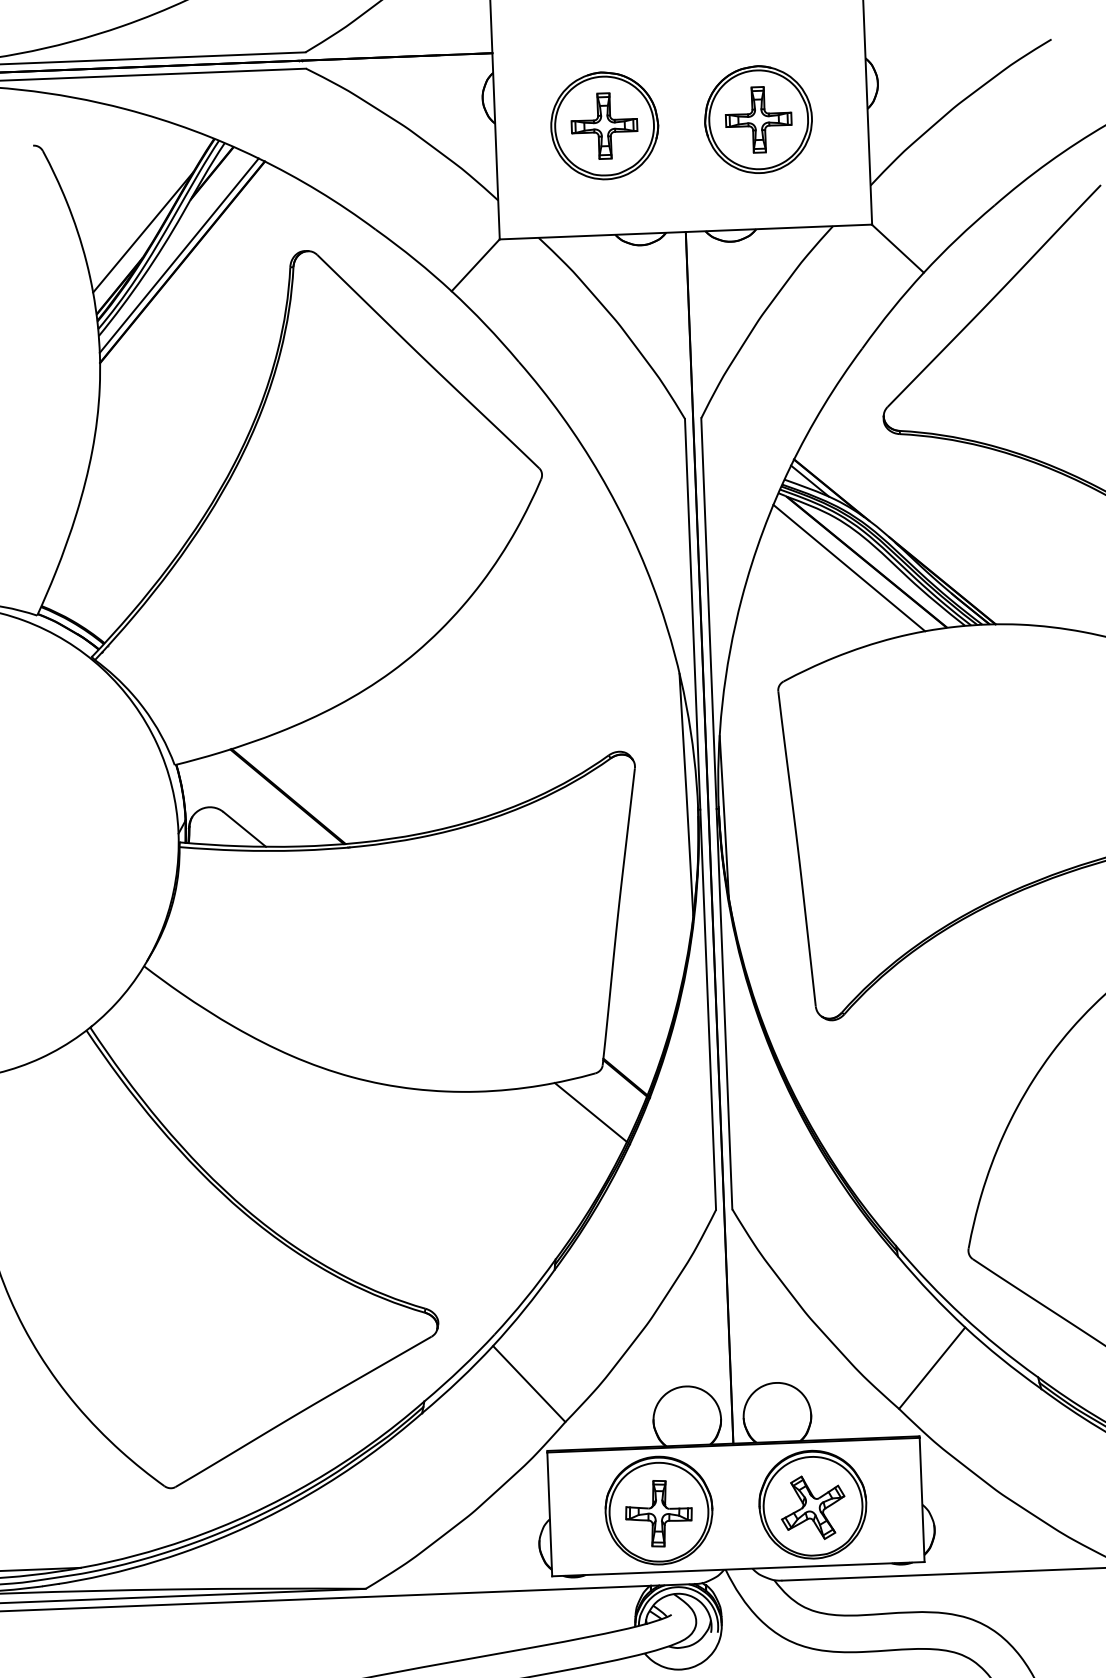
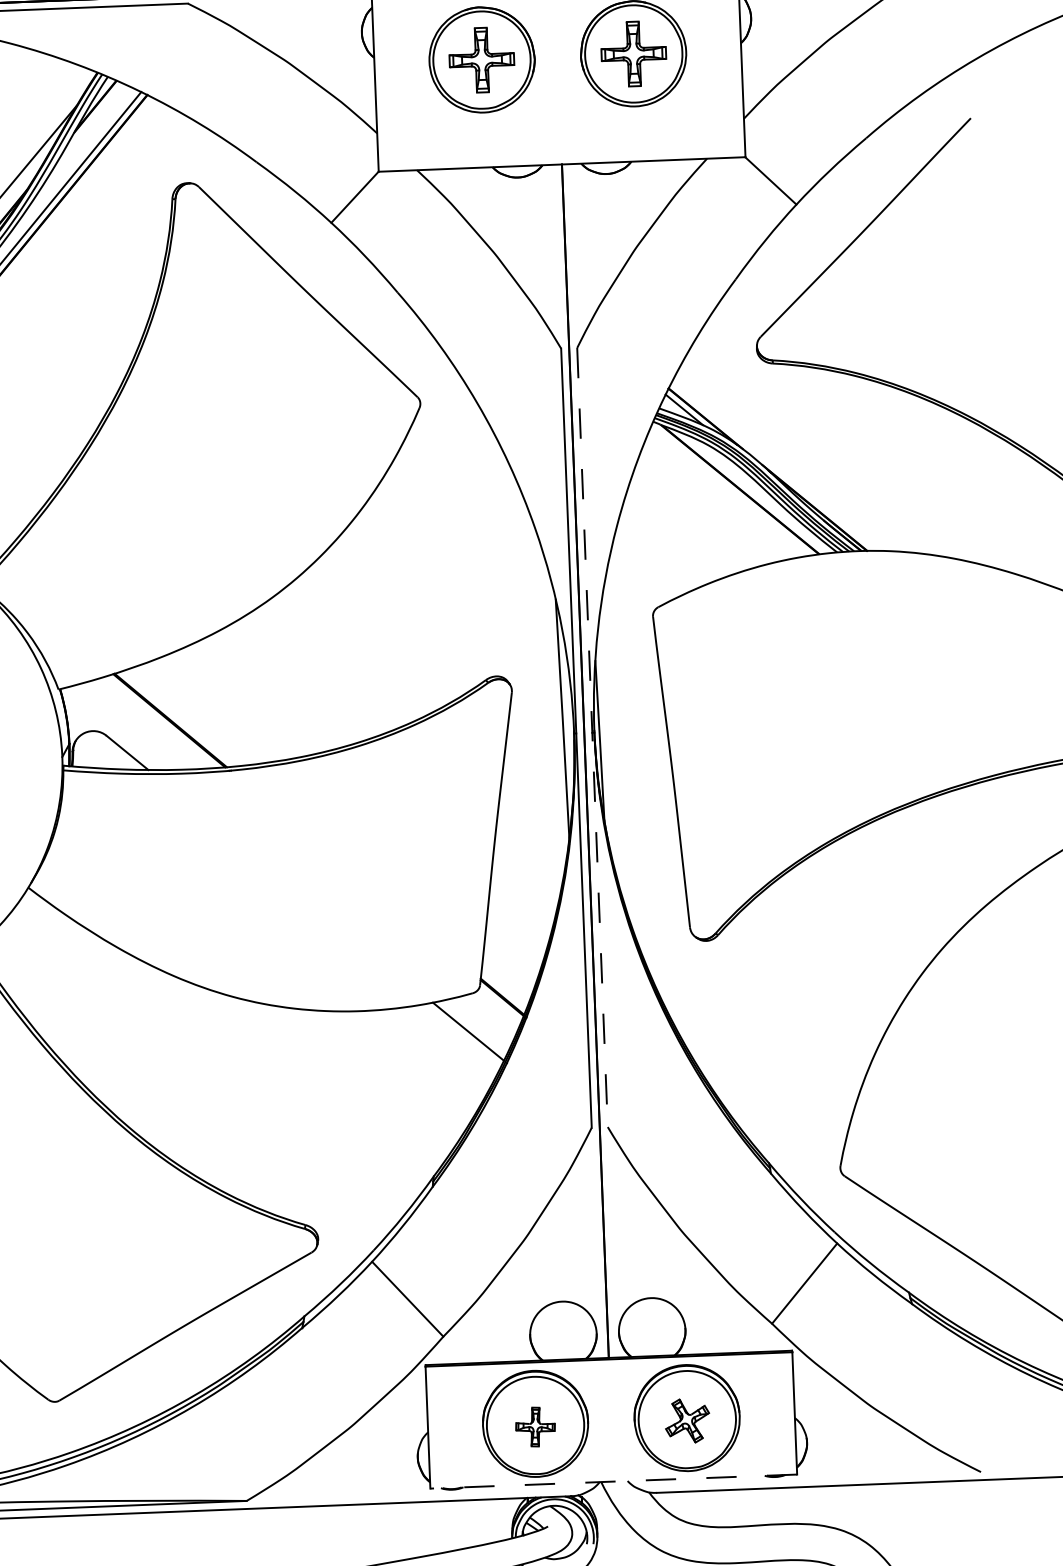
line: (849, 567) -> (723, 494), removed
line: (716, 813) -> (592, 737), solid -> dashed
part: (813, 1507) -> (687, 1420), size x0.7
part: (658, 1513) -> (535, 1426), size x0.6
line: (737, 1569) -> (612, 1481), solid -> dashed

